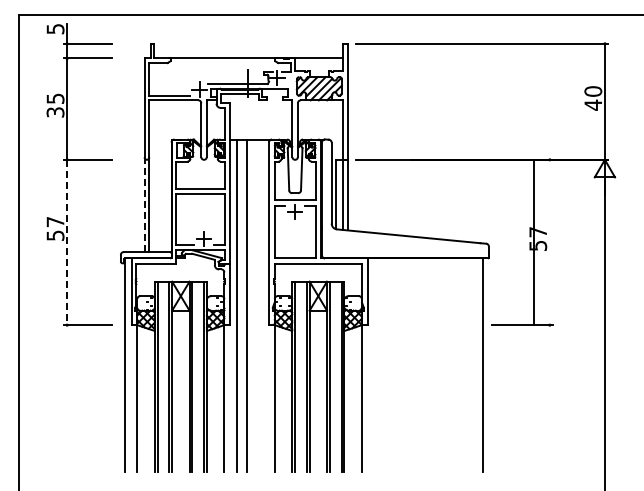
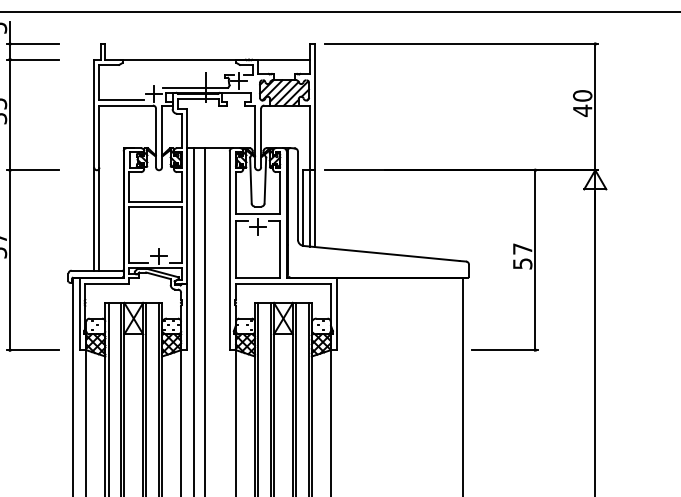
line: (144, 205) -> (94, 219), dashed -> solid
line: (67, 242) -> (10, 260), dashed -> solid
line: (533, 242) -> (534, 260), moved

